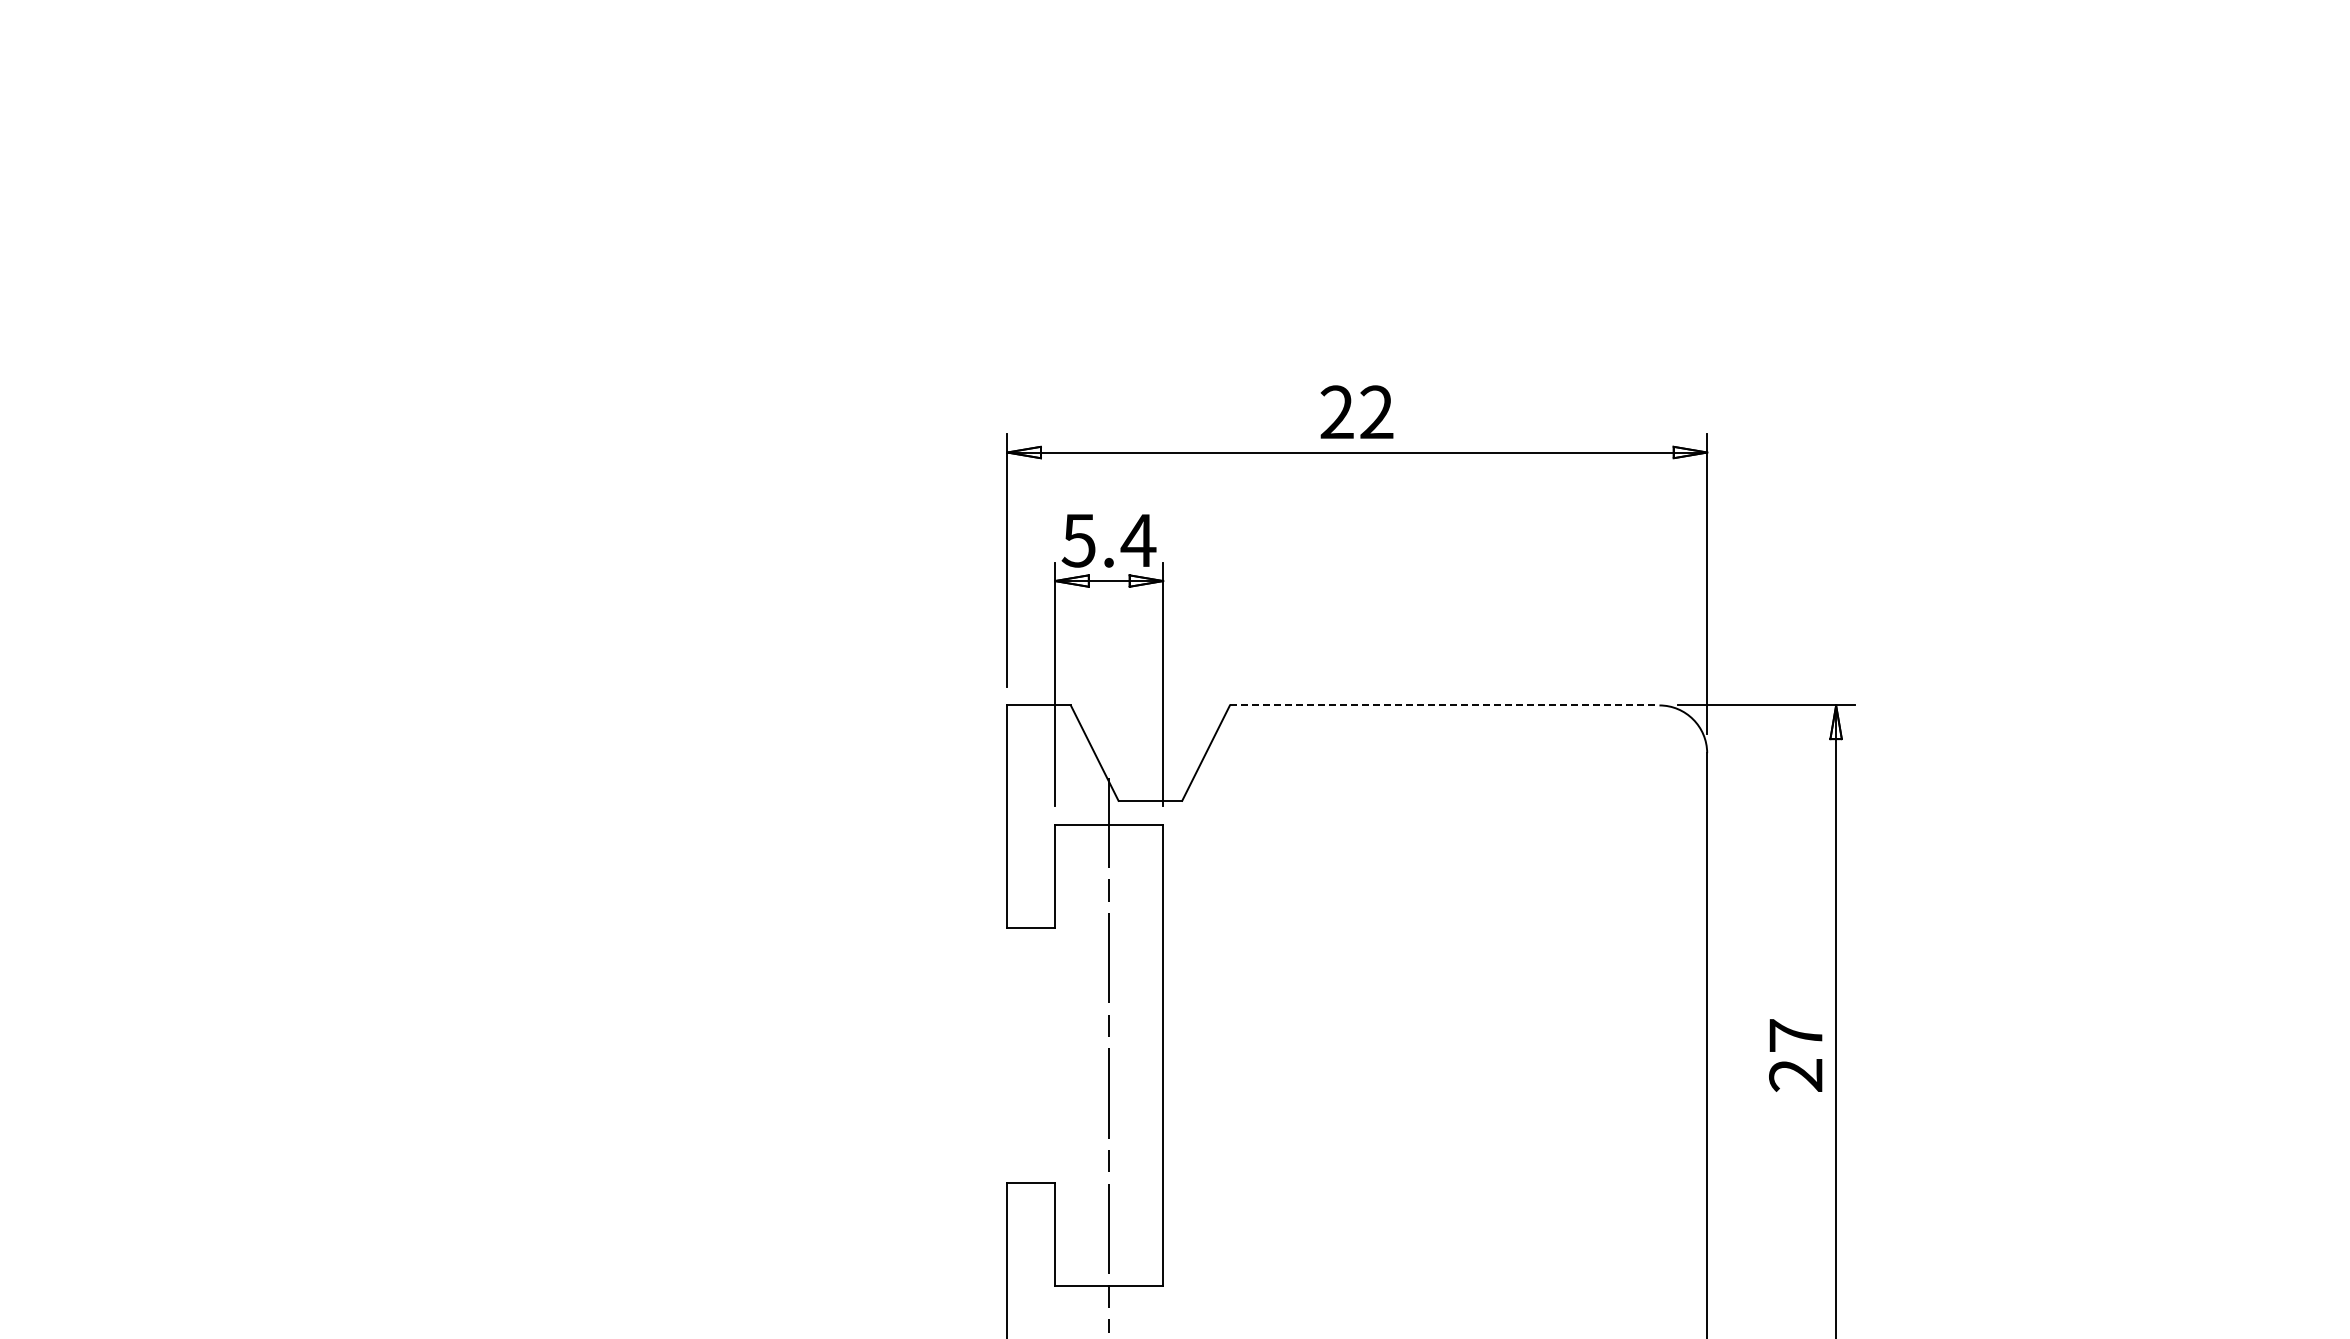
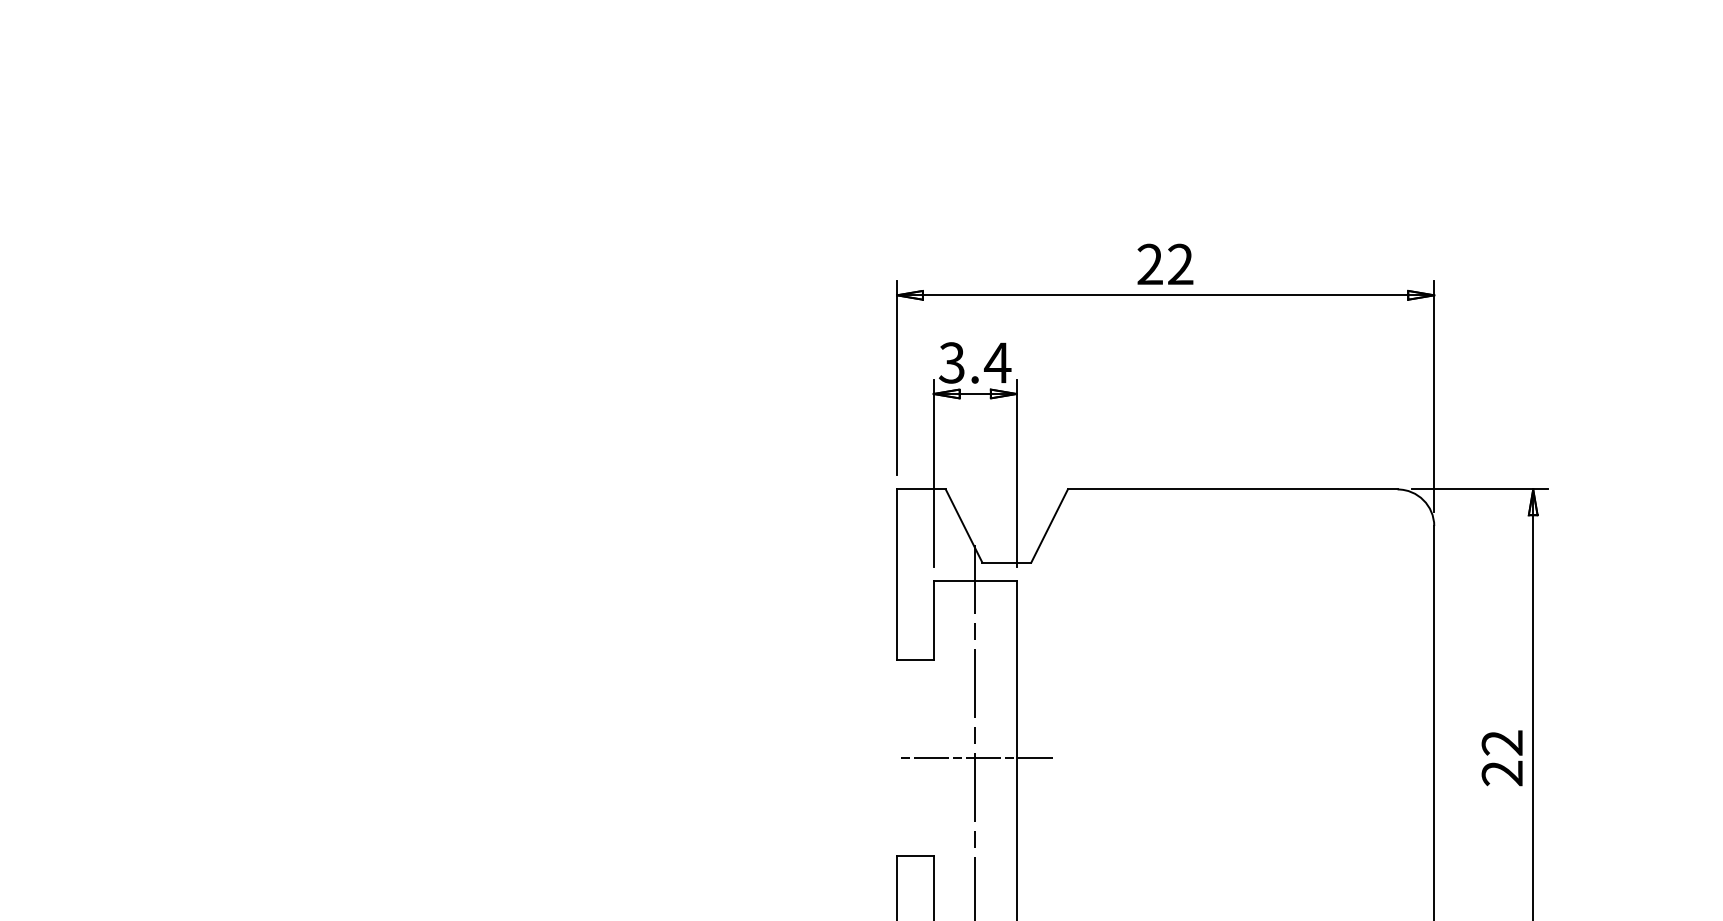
text: (1078, 540) -> (951, 362), 5.4 -> 3.4
line: (1444, 705) -> (1232, 489), dashed -> solid
text: (1795, 1035) -> (1502, 742), 27 -> 22
line: (1108, 1055) -> (974, 758), added

